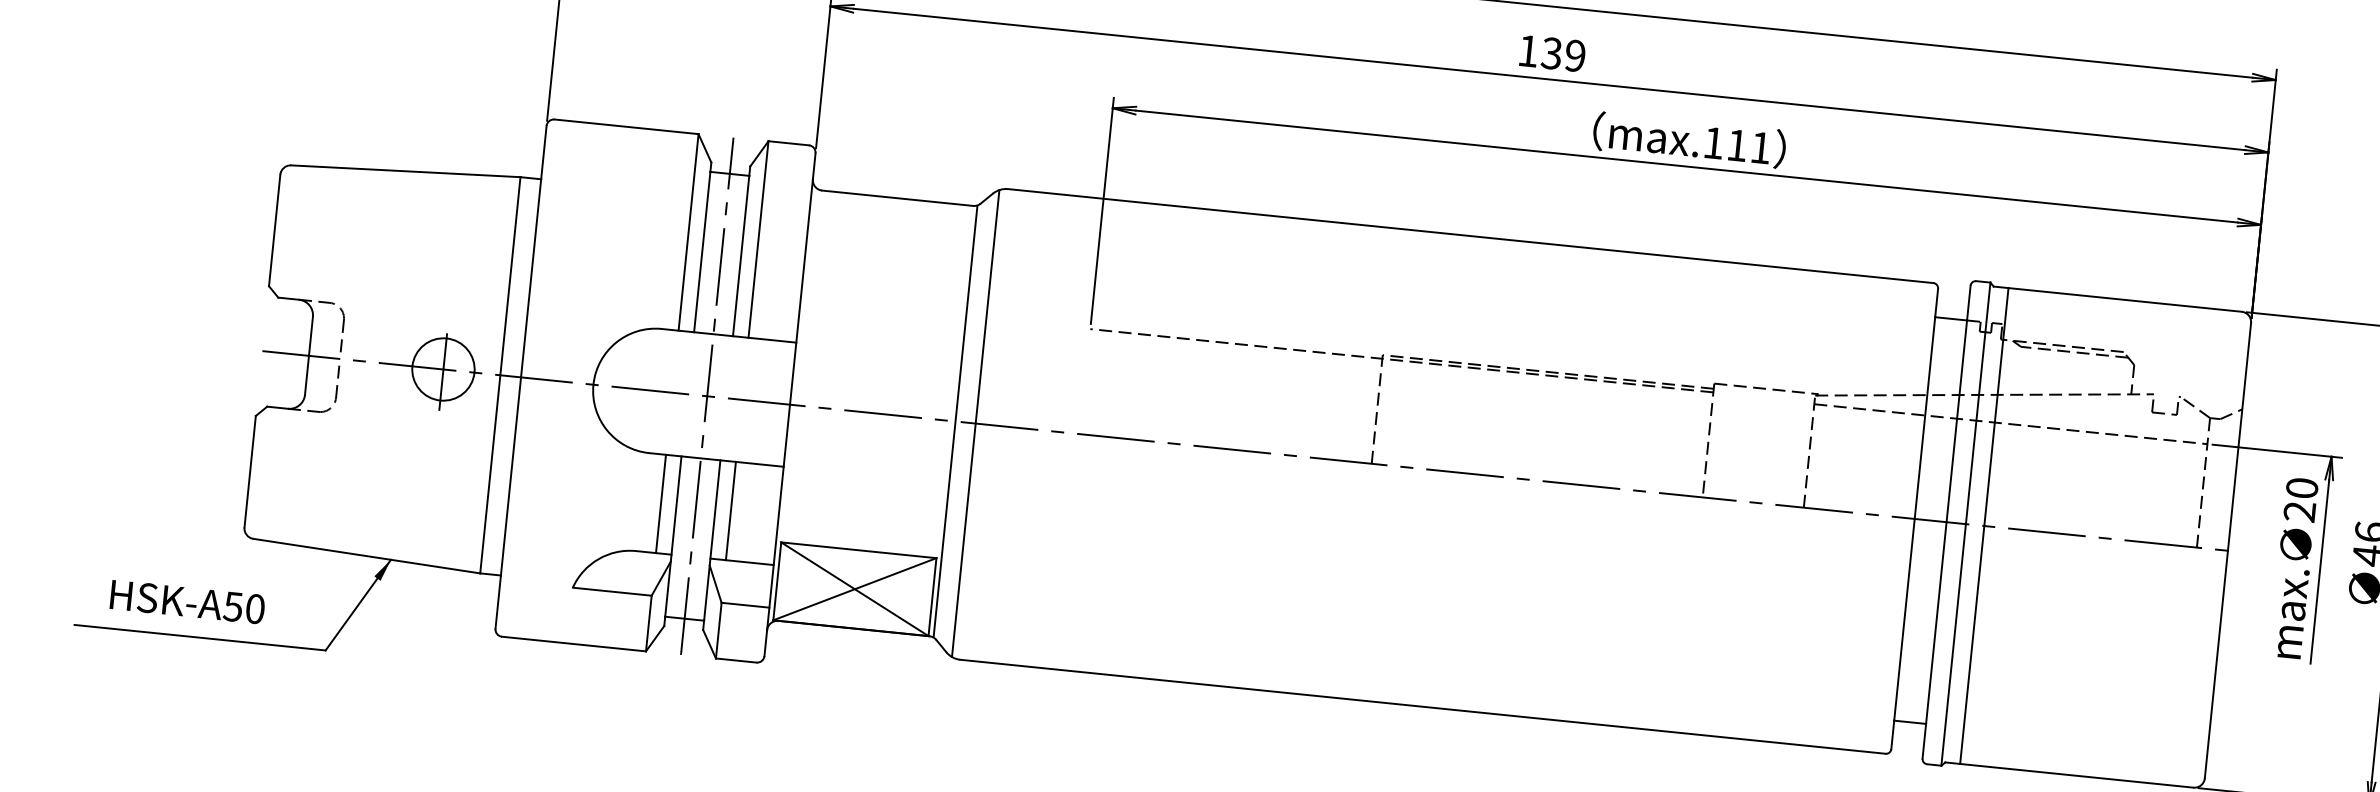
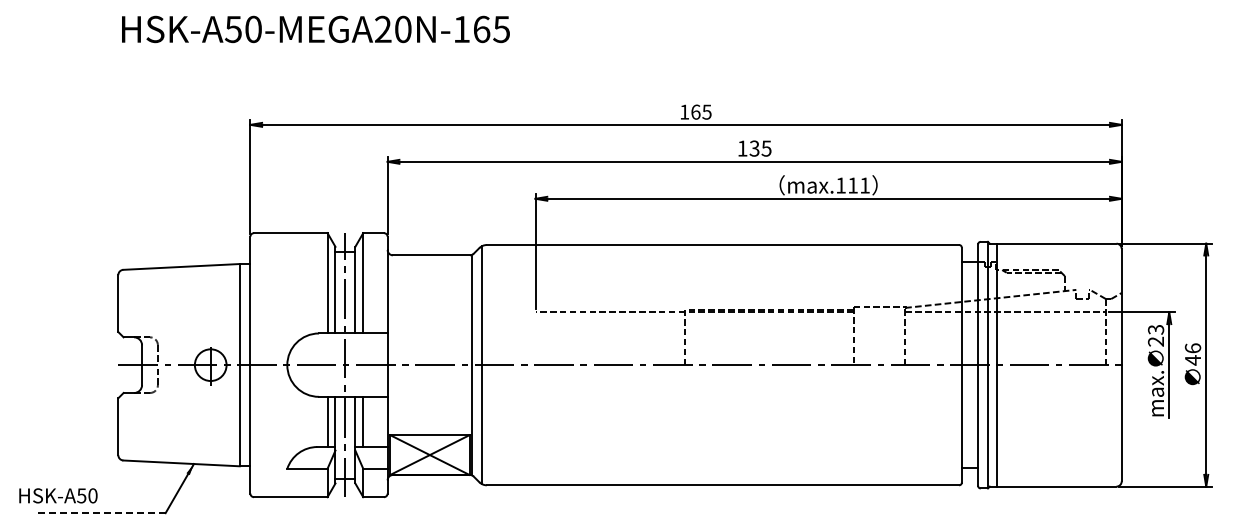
text: (1575, 55) -> (766, 148), 139 -> 135
text: (2303, 487) -> (1156, 329), 20 -> 23
text: (187, 601) -> (58, 495), moved
line: (199, 638) -> (101, 513), solid -> dashed

